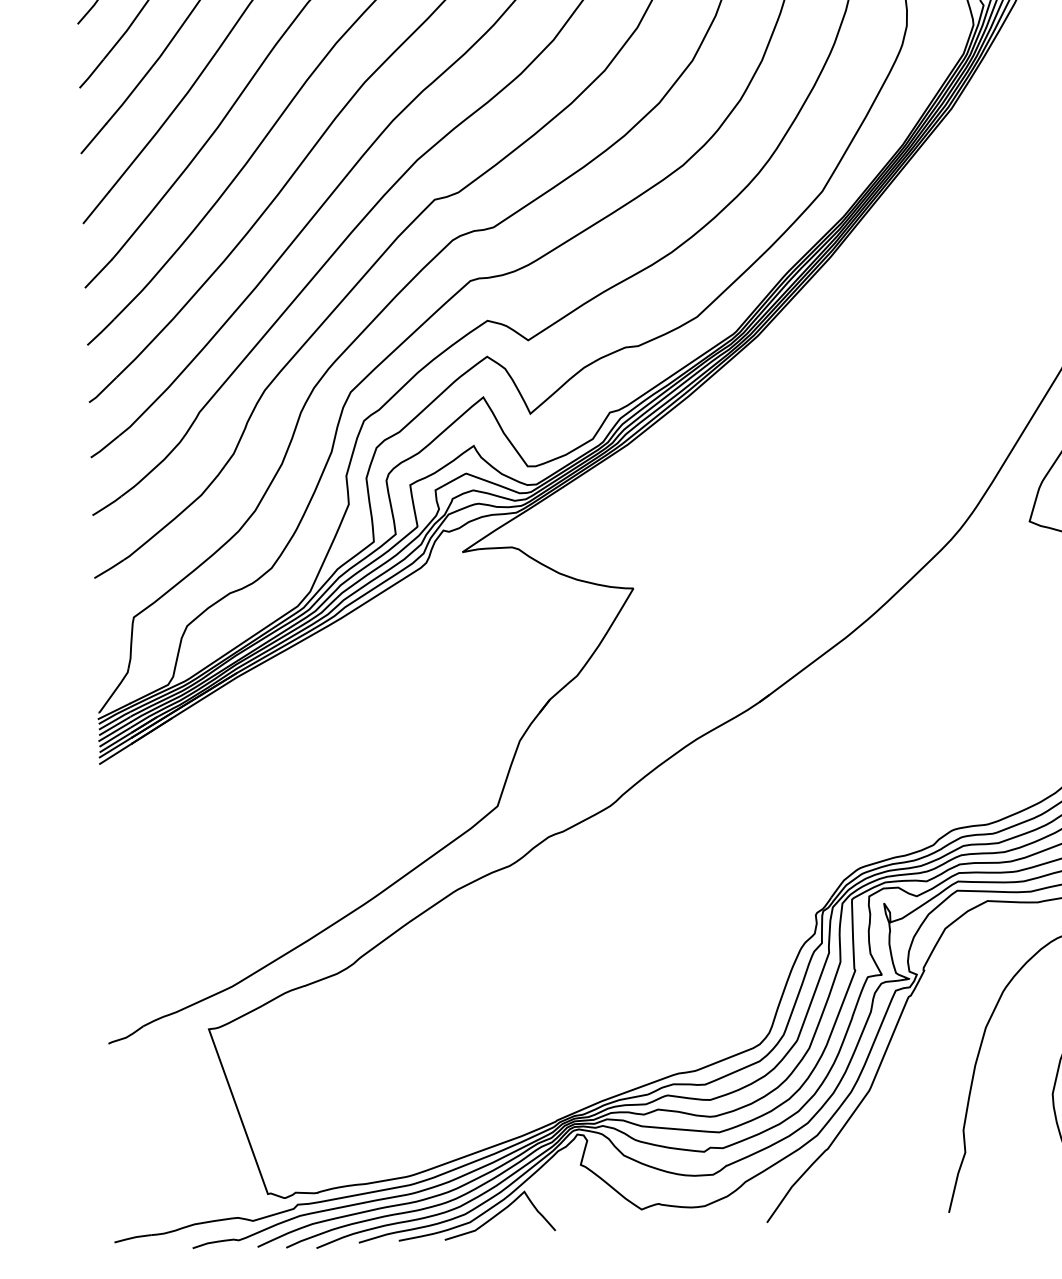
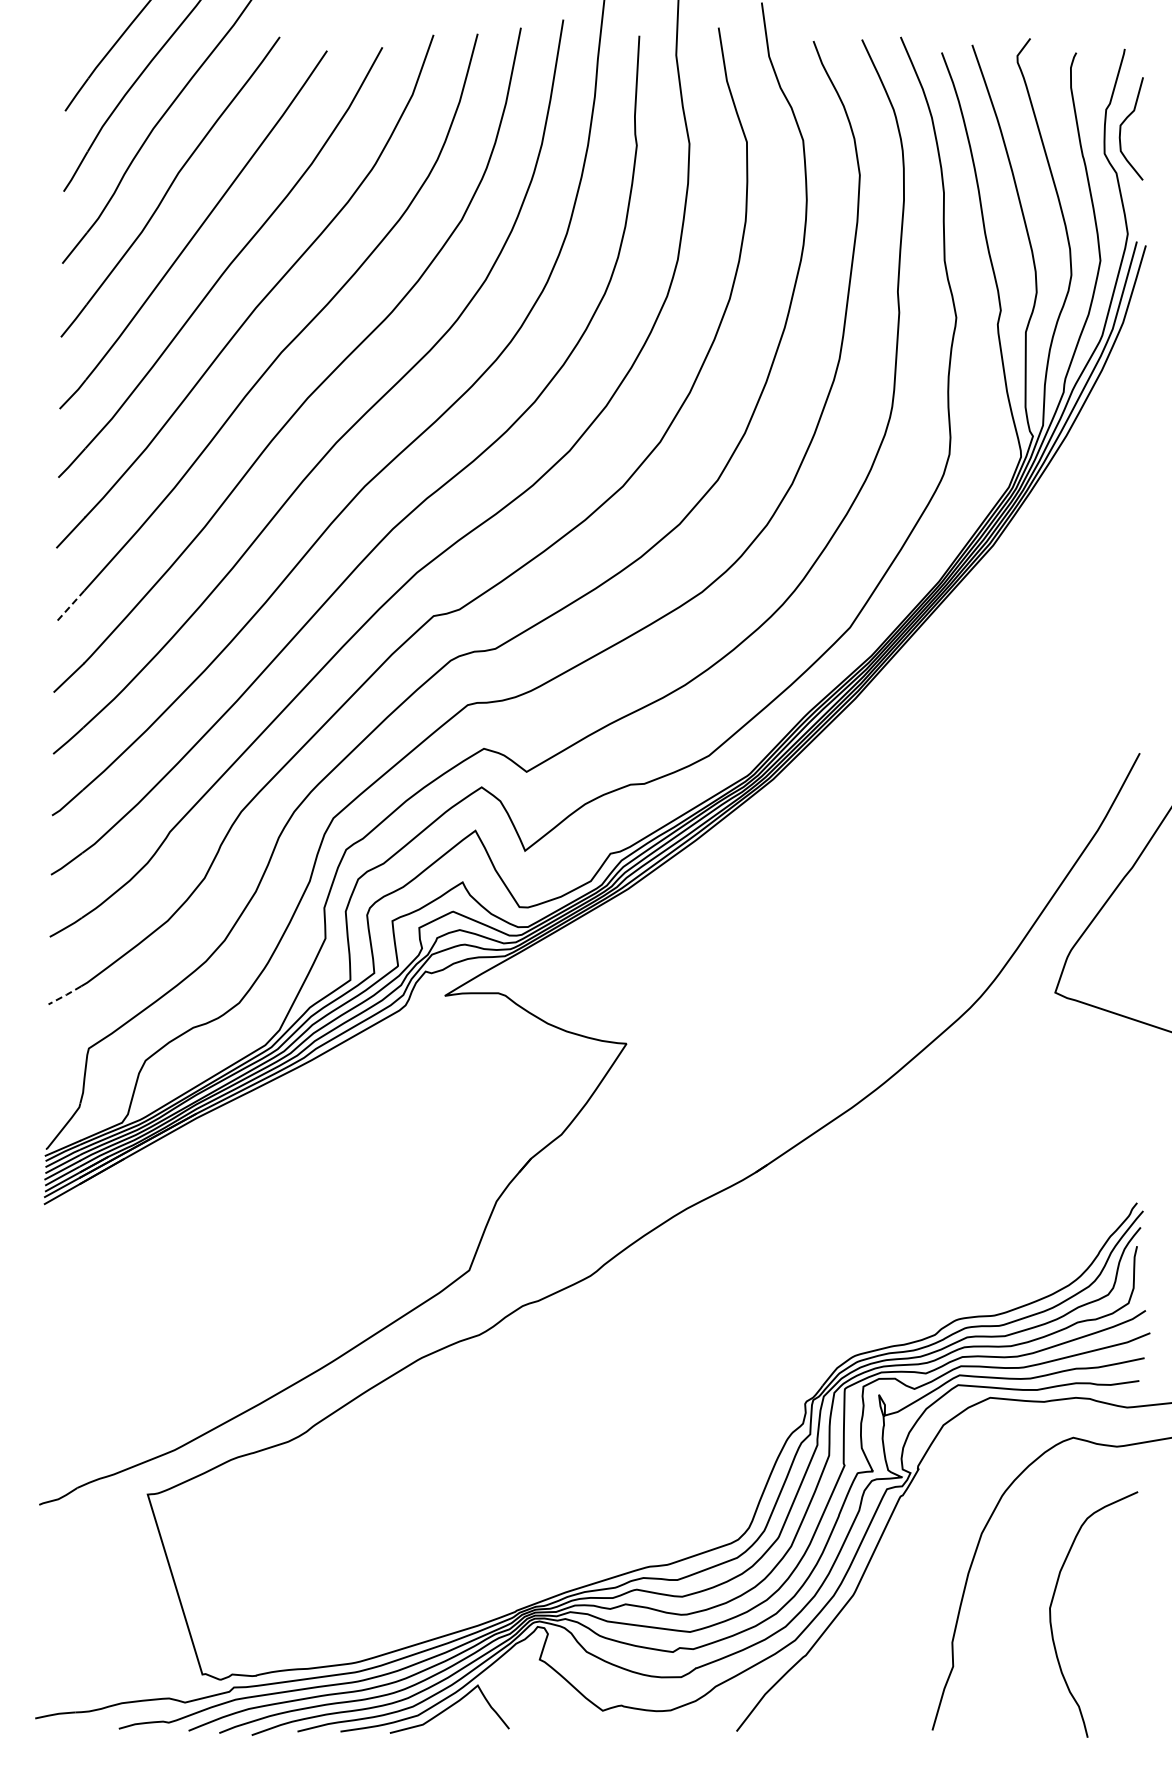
line: (95, 208) -> (69, 607), solid -> dashed
line: (109, 569) -> (65, 995), solid -> dashed

